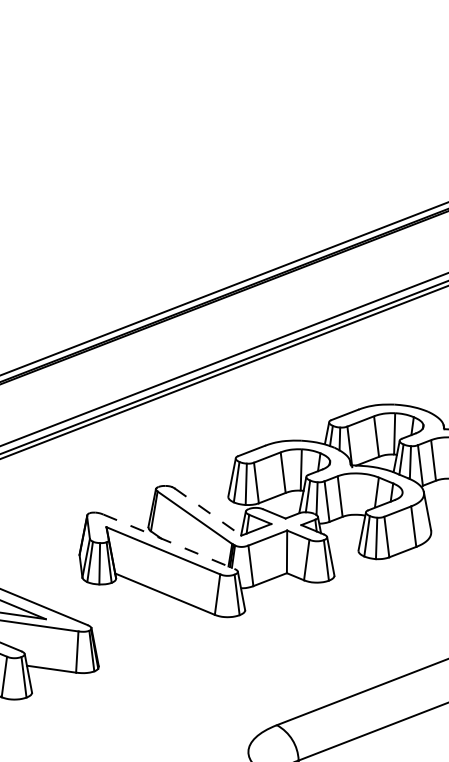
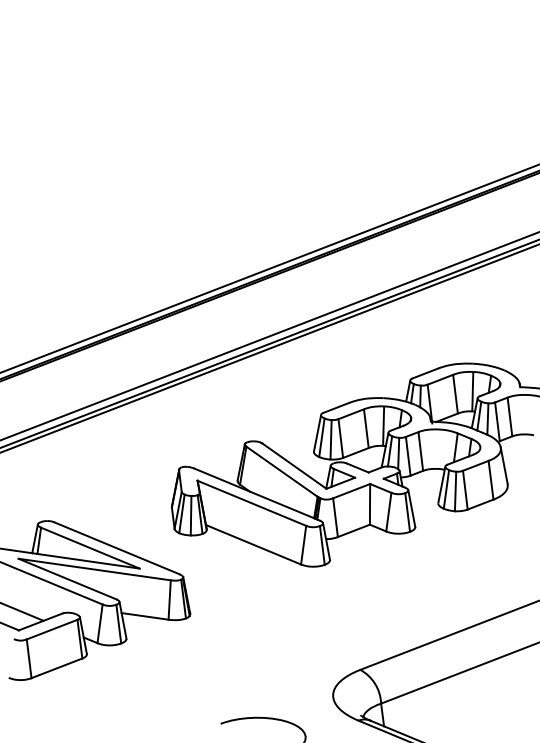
line: (207, 512) -> (294, 466), dashed -> solid
line: (169, 541) -> (257, 494), dashed -> solid

